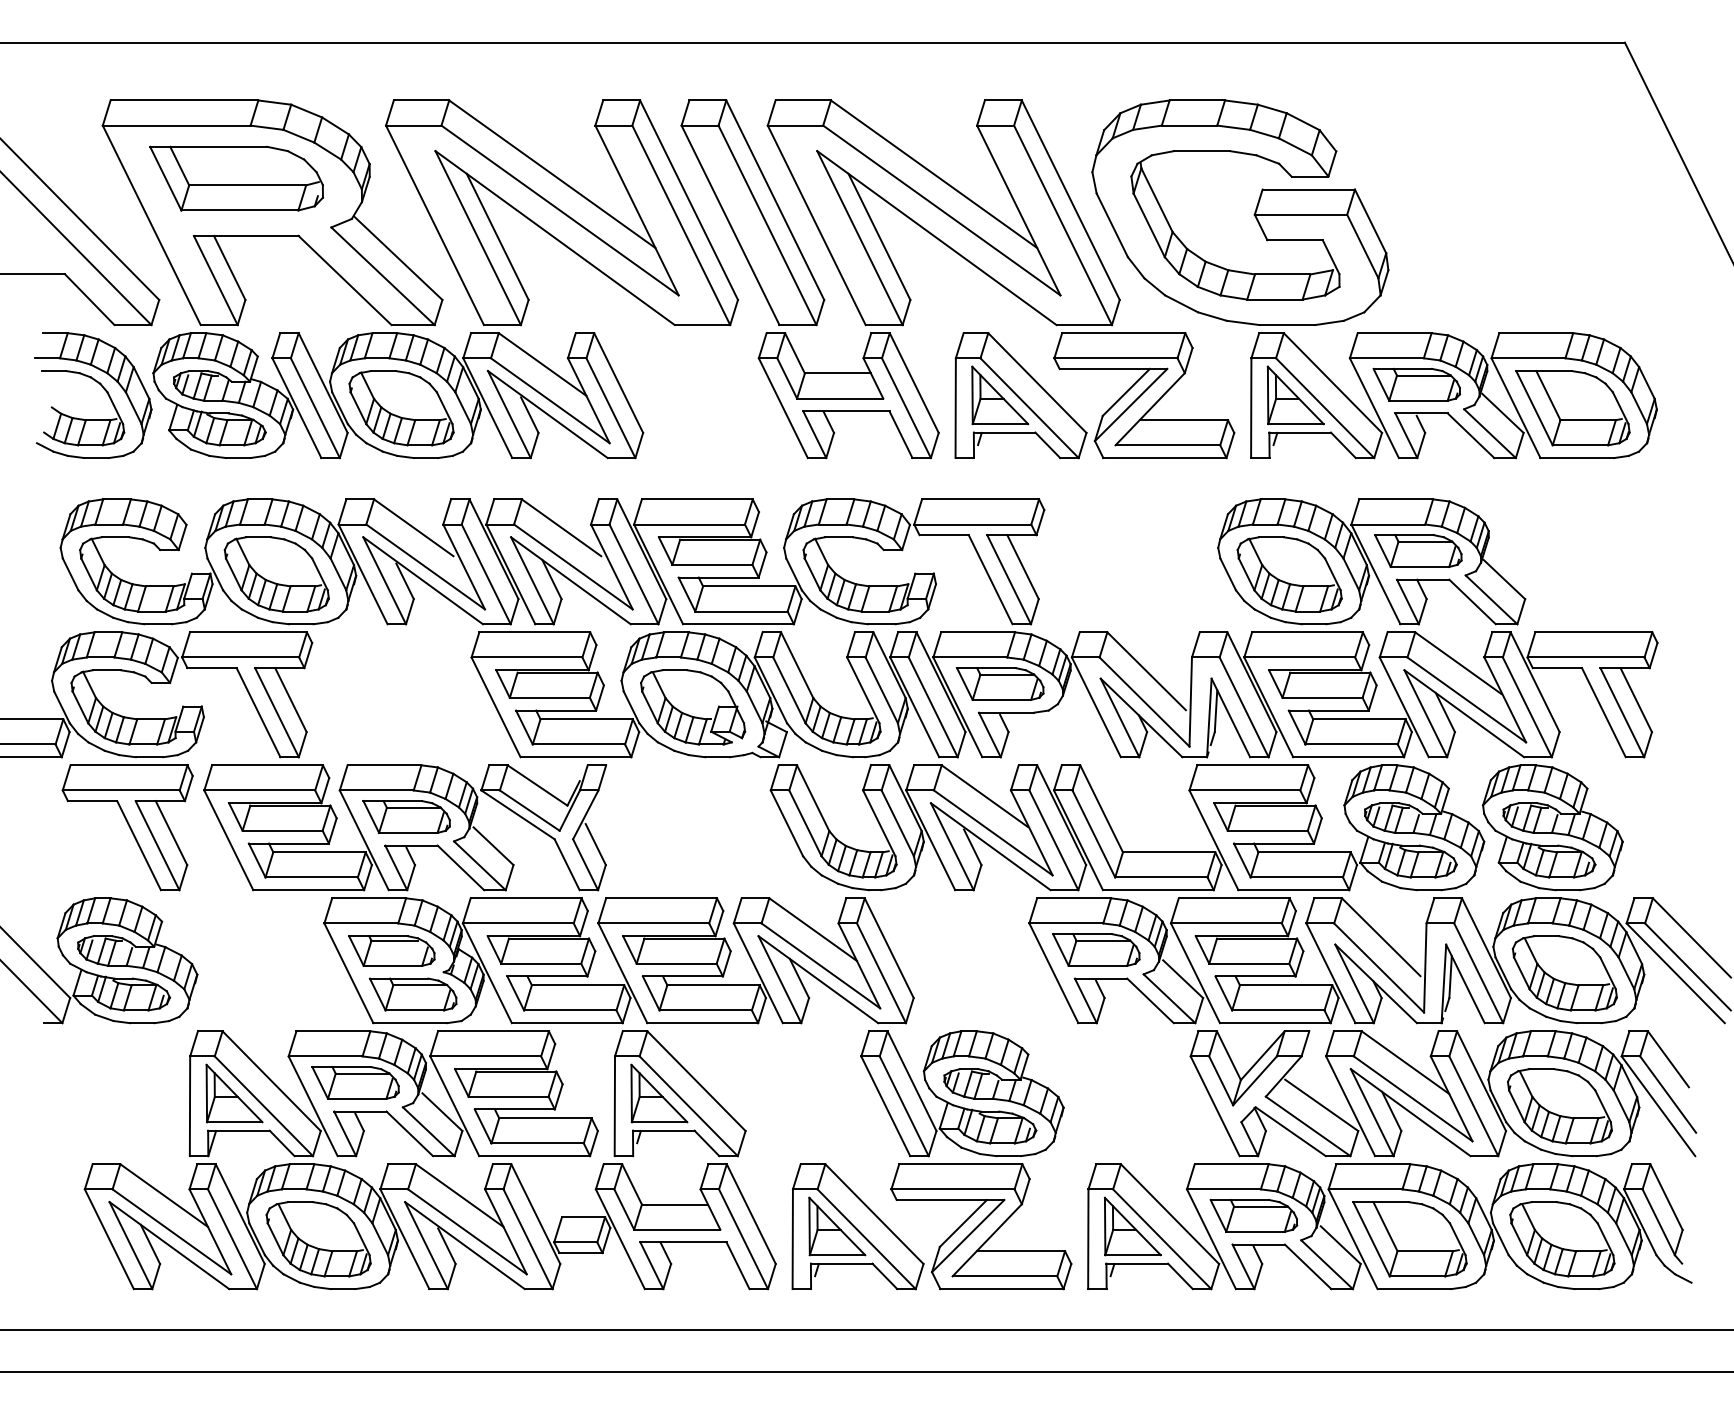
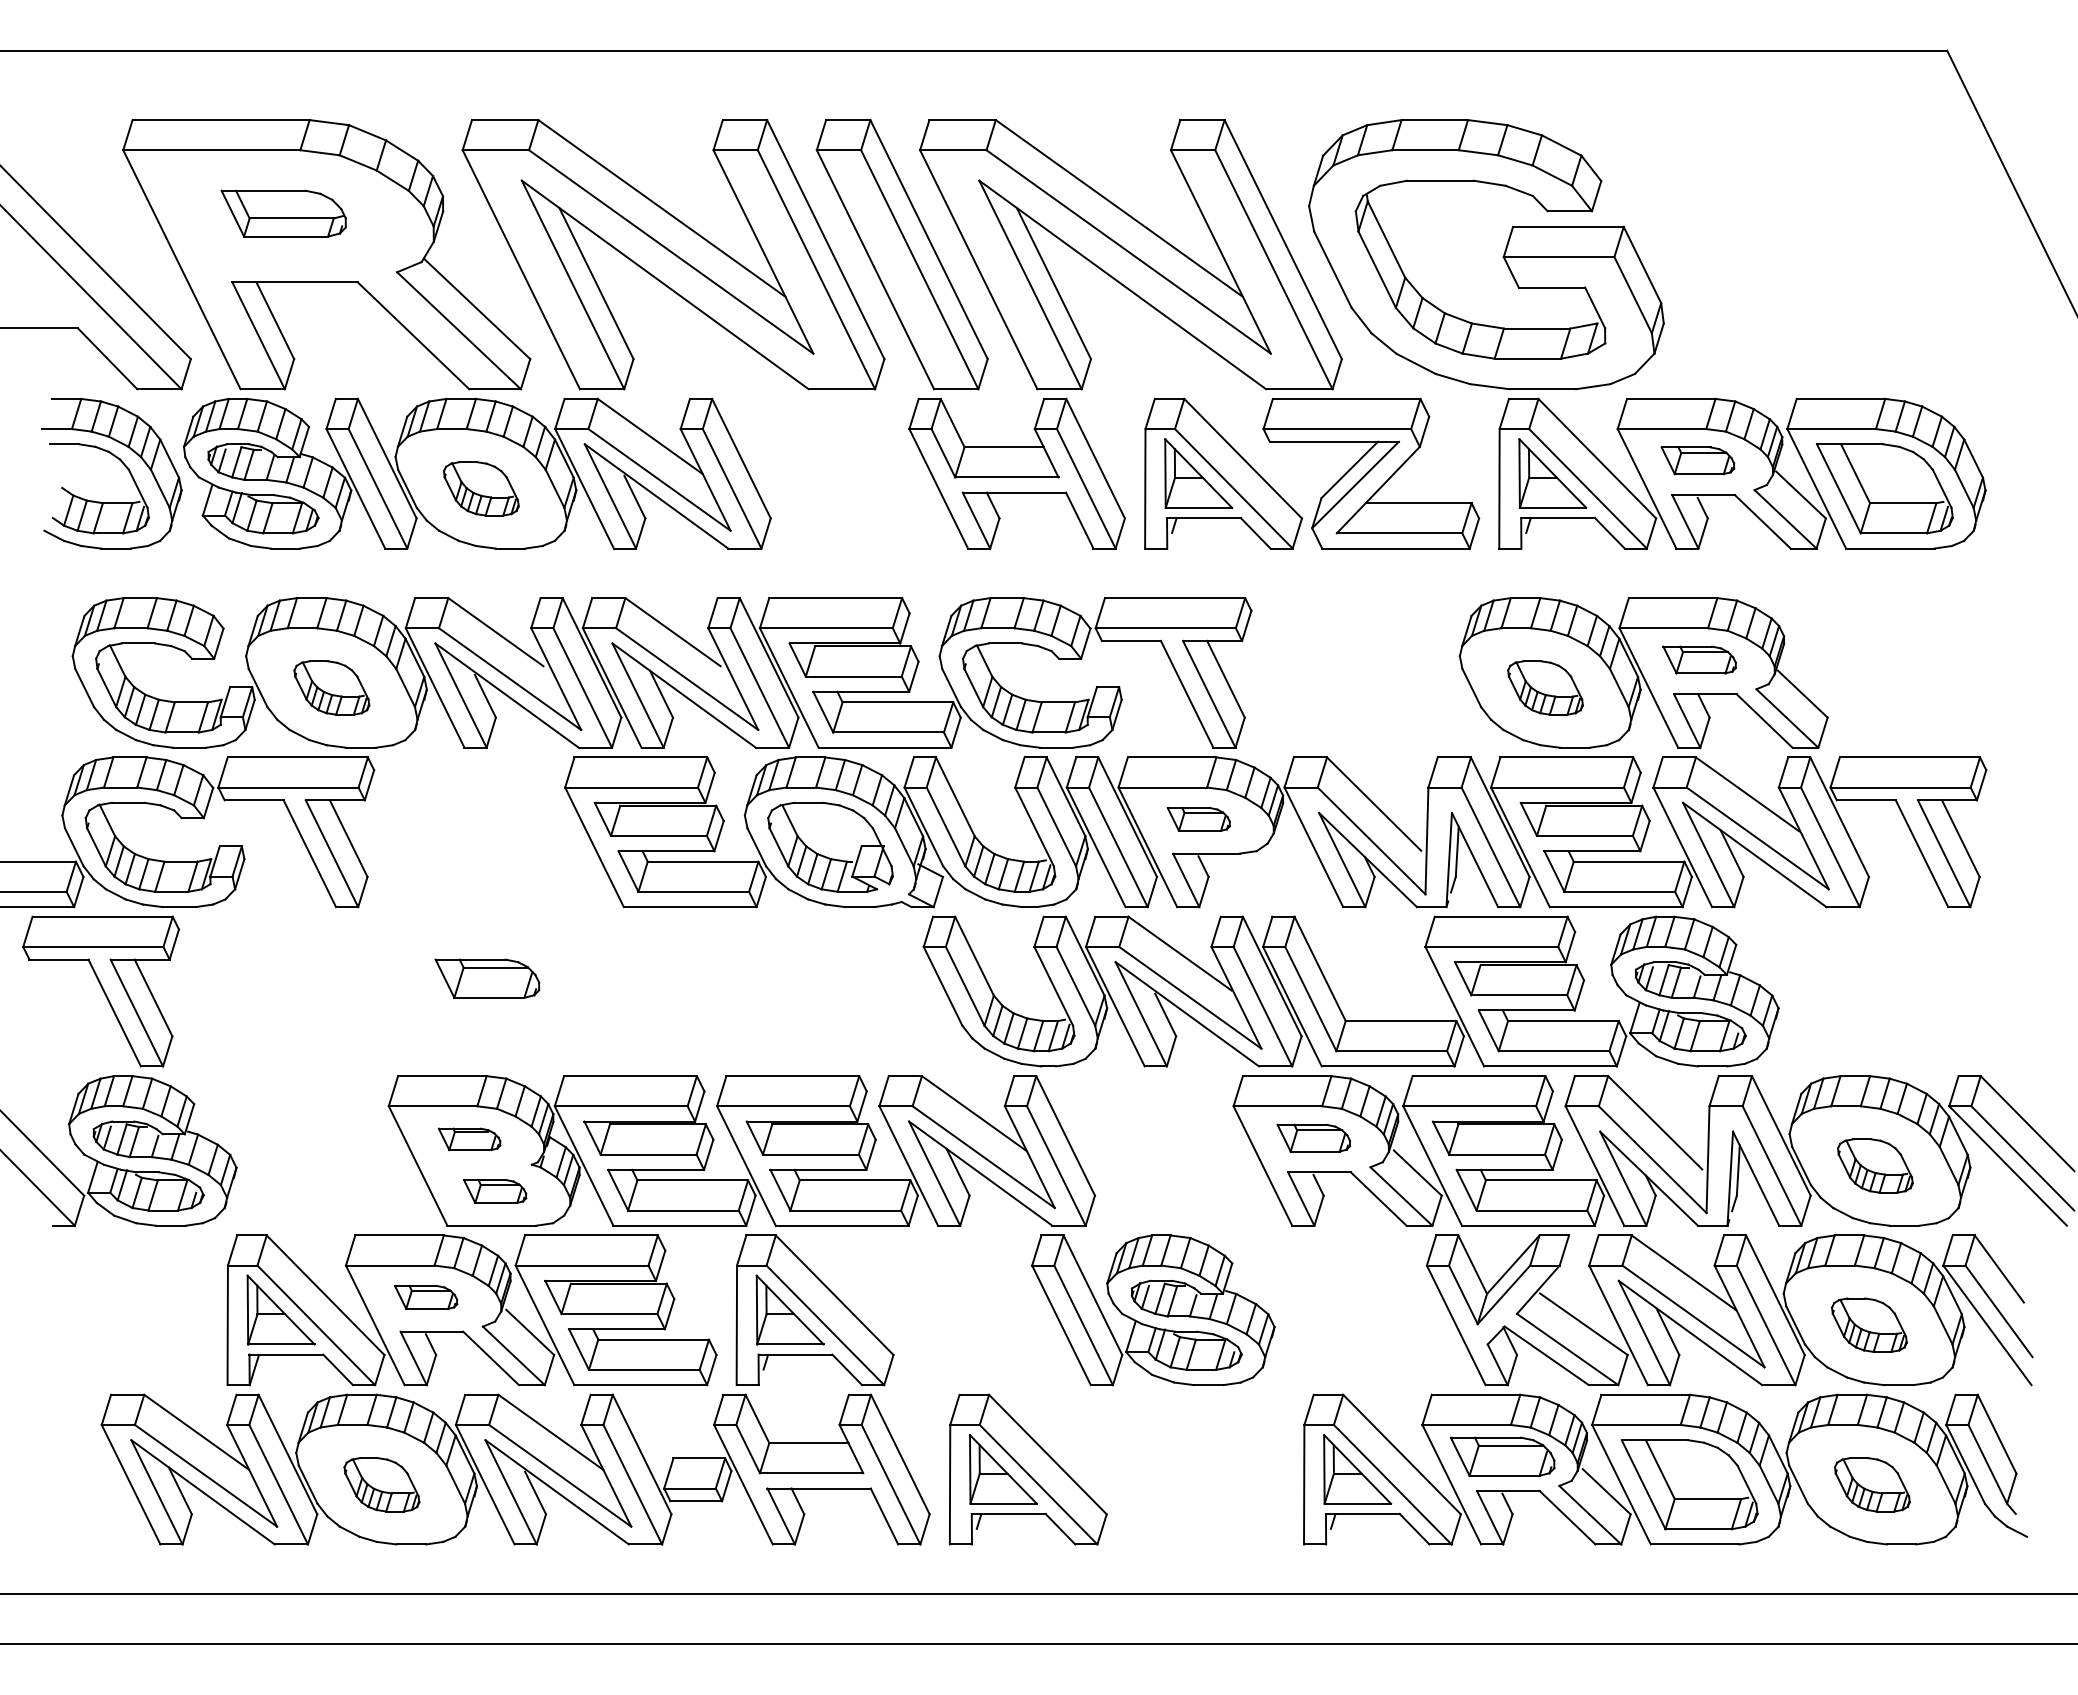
part: (236, 178) -> (283, 213), size x0.6
part: (1416, 384) -> (1697, 460), size x0.7
part: (401, 407) -> (481, 488), size x0.6
part: (1418, 550) -> (1699, 659), size x0.7
part: (276, 573) -> (331, 687), size x0.6
part: (1289, 573) -> (1545, 687), size x0.6
part: (1000, 684) -> (1198, 819), size x0.6
part: (128, 827) -> (101, 991), moved
part: (405, 827) -> (485, 991), removed
part: (1552, 827) -> (1860, 991), removed
part: (1096, 950) -> (1313, 1138), size x0.7
part: (391, 951) -> (469, 1139), size x0.6
part: (1565, 972) -> (1875, 1165), size x0.6
part: (412, 994) -> (494, 1191), size x0.6
part: (355, 1083) -> (425, 1297), size x0.6
part: (1560, 1105) -> (1869, 1324), size x0.6
part: (980, 1226) -> (1175, 1469), removed
part: (318, 1239) -> (381, 1484), size x0.6
part: (1562, 1239) -> (1872, 1484), size x0.6

